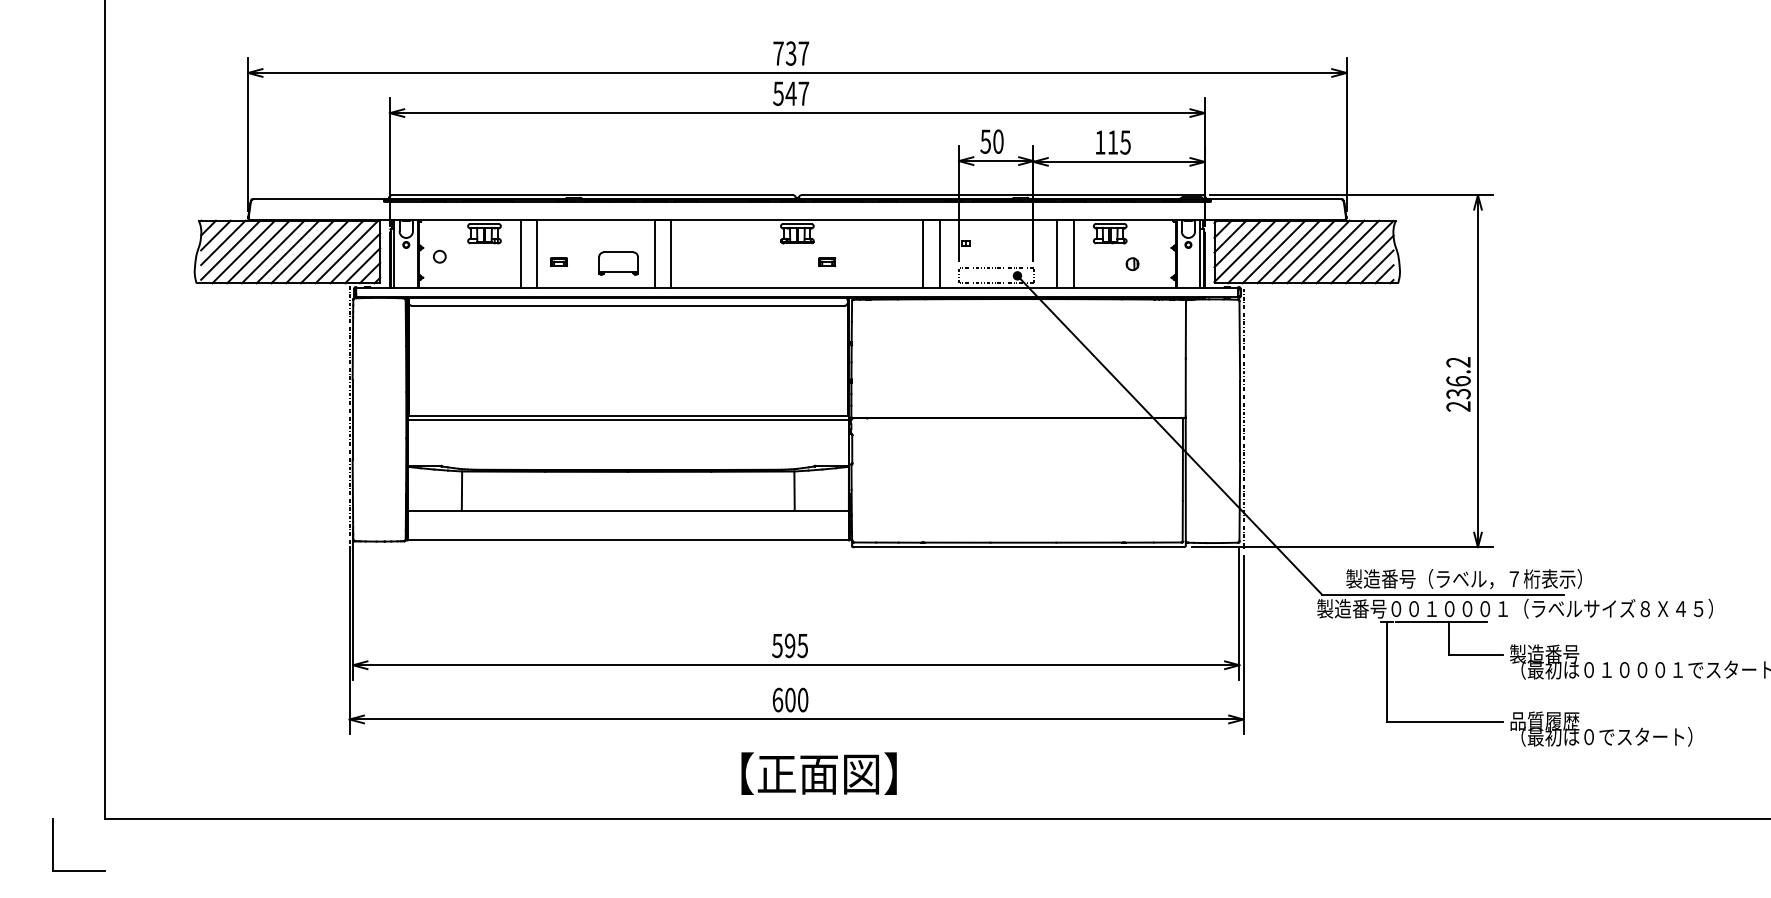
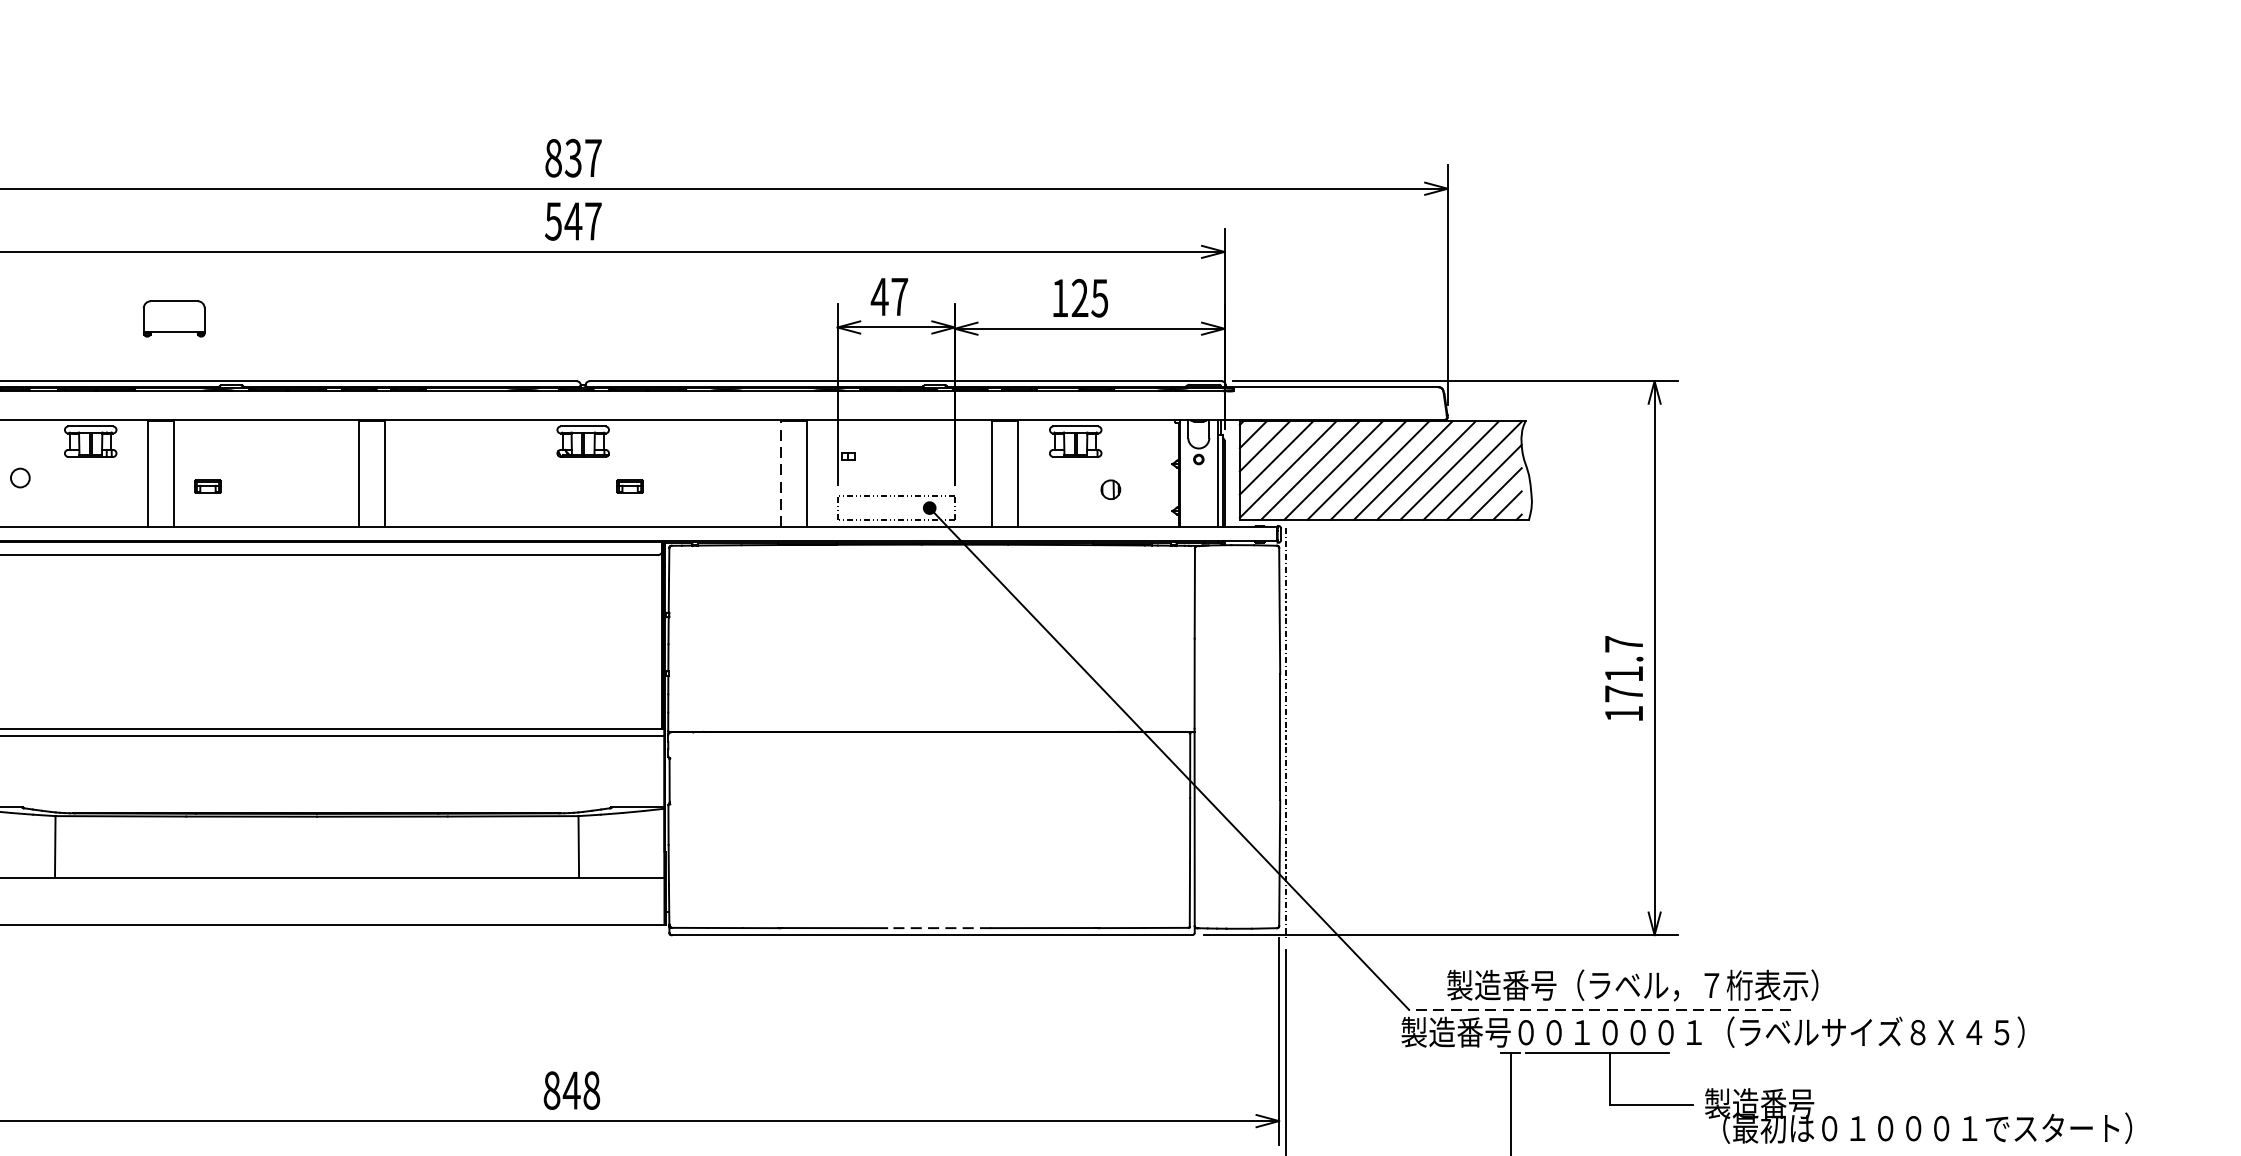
text: (778, 53) -> (553, 158), 737 -> 837
text: (991, 141) -> (888, 296), 50 -> 47
text: (1112, 142) -> (1079, 298), 115 -> 125
line: (923, 253) -> (781, 472), solid -> dashed
part: (618, 263) -> (174, 318), moved
text: (1458, 384) -> (1623, 679), 236.2 -> 171.7
line: (1023, 542) -> (939, 927), solid -> dashed
line: (1442, 594) -> (1598, 1009), solid -> dashed
text: (790, 645) -> (572, 1090), 595 -> 848

